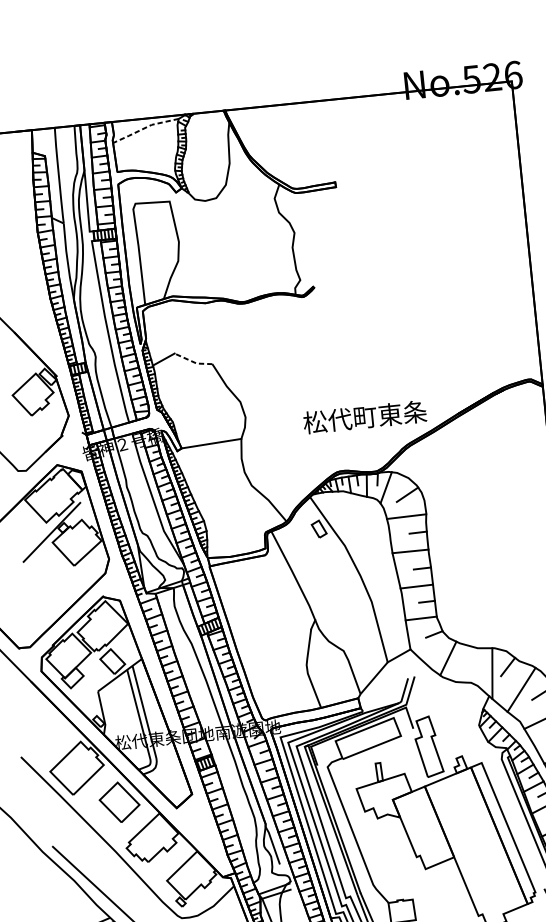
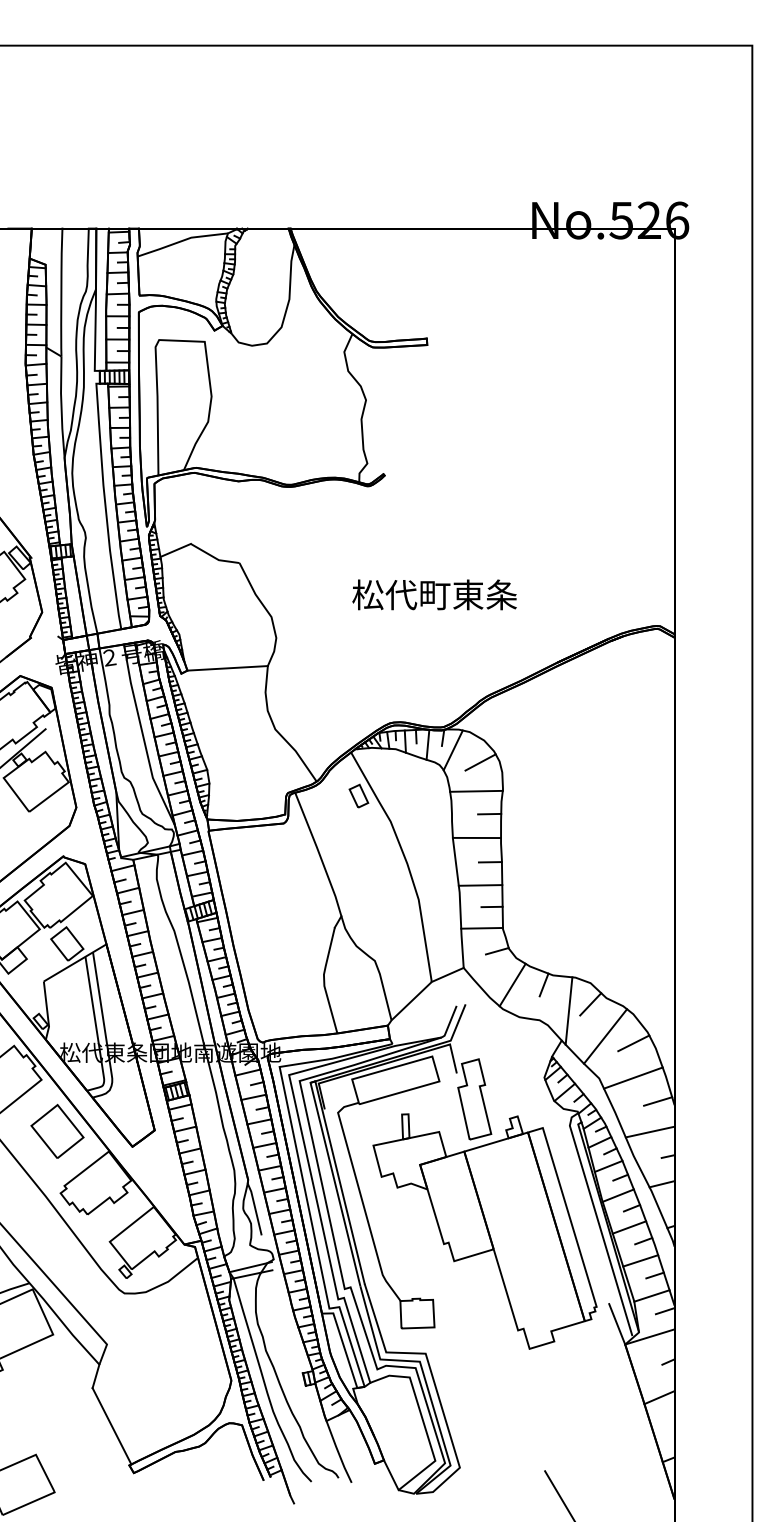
line: (144, 128) -> (181, 241), dashed -> solid
line: (192, 361) -> (213, 557), dashed -> solid
text: (364, 416) -> (434, 594), moved
line: (471, 655) -> (543, 984), added

